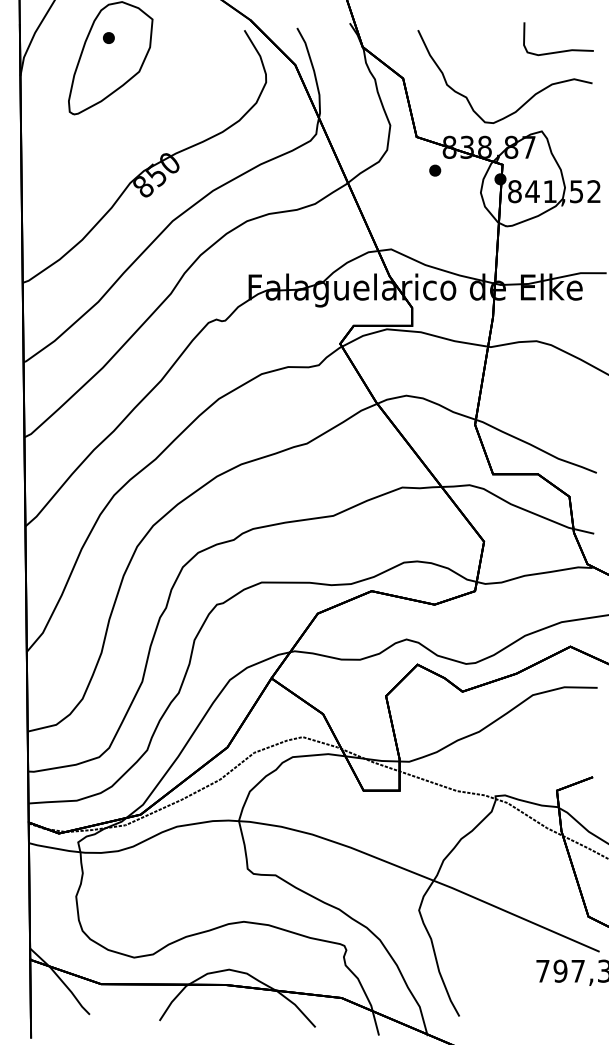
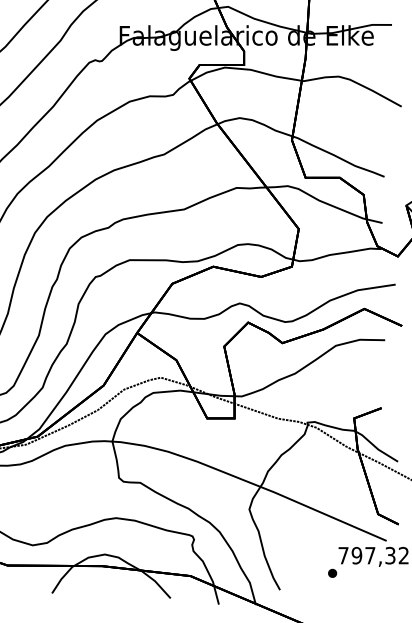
part: (528, 994) -> (332, 573), added

